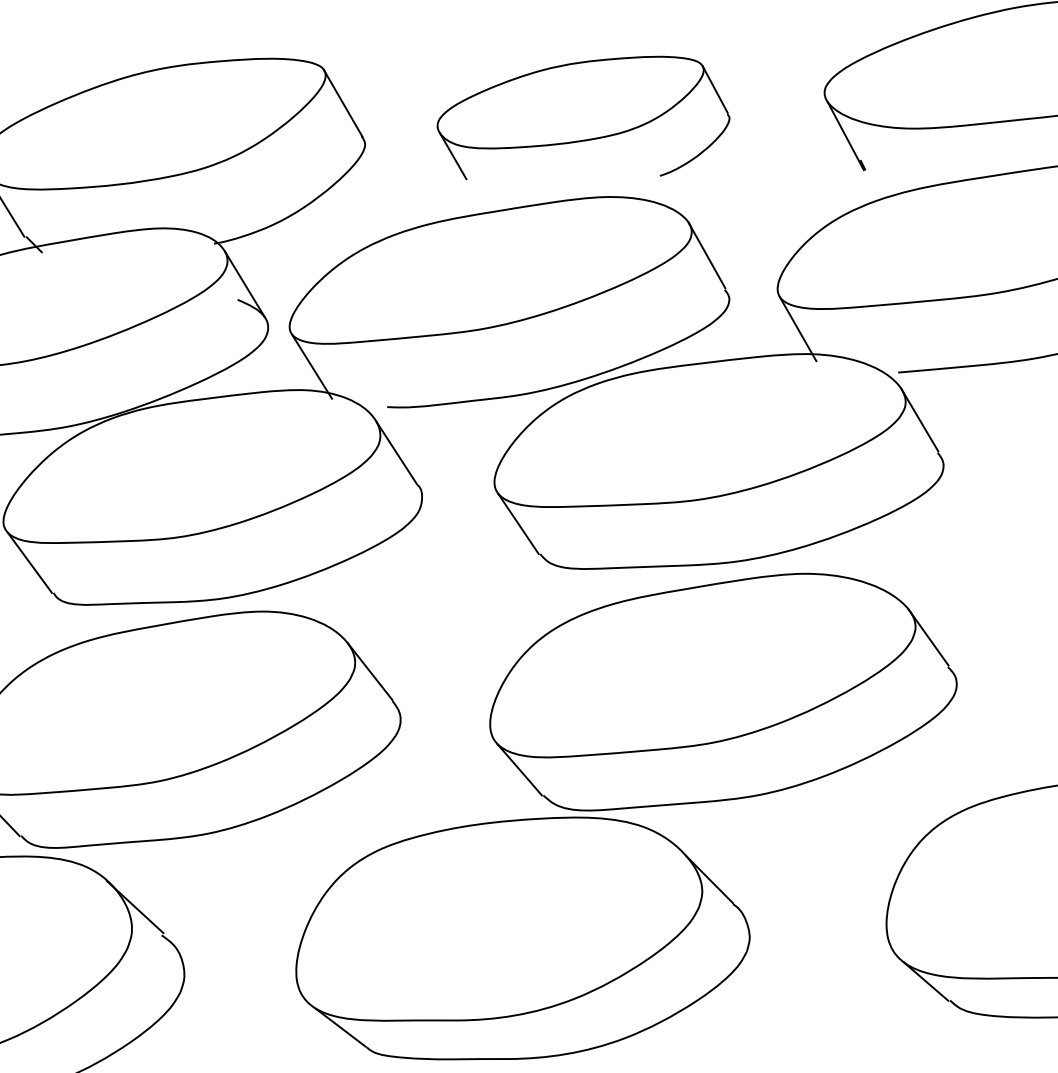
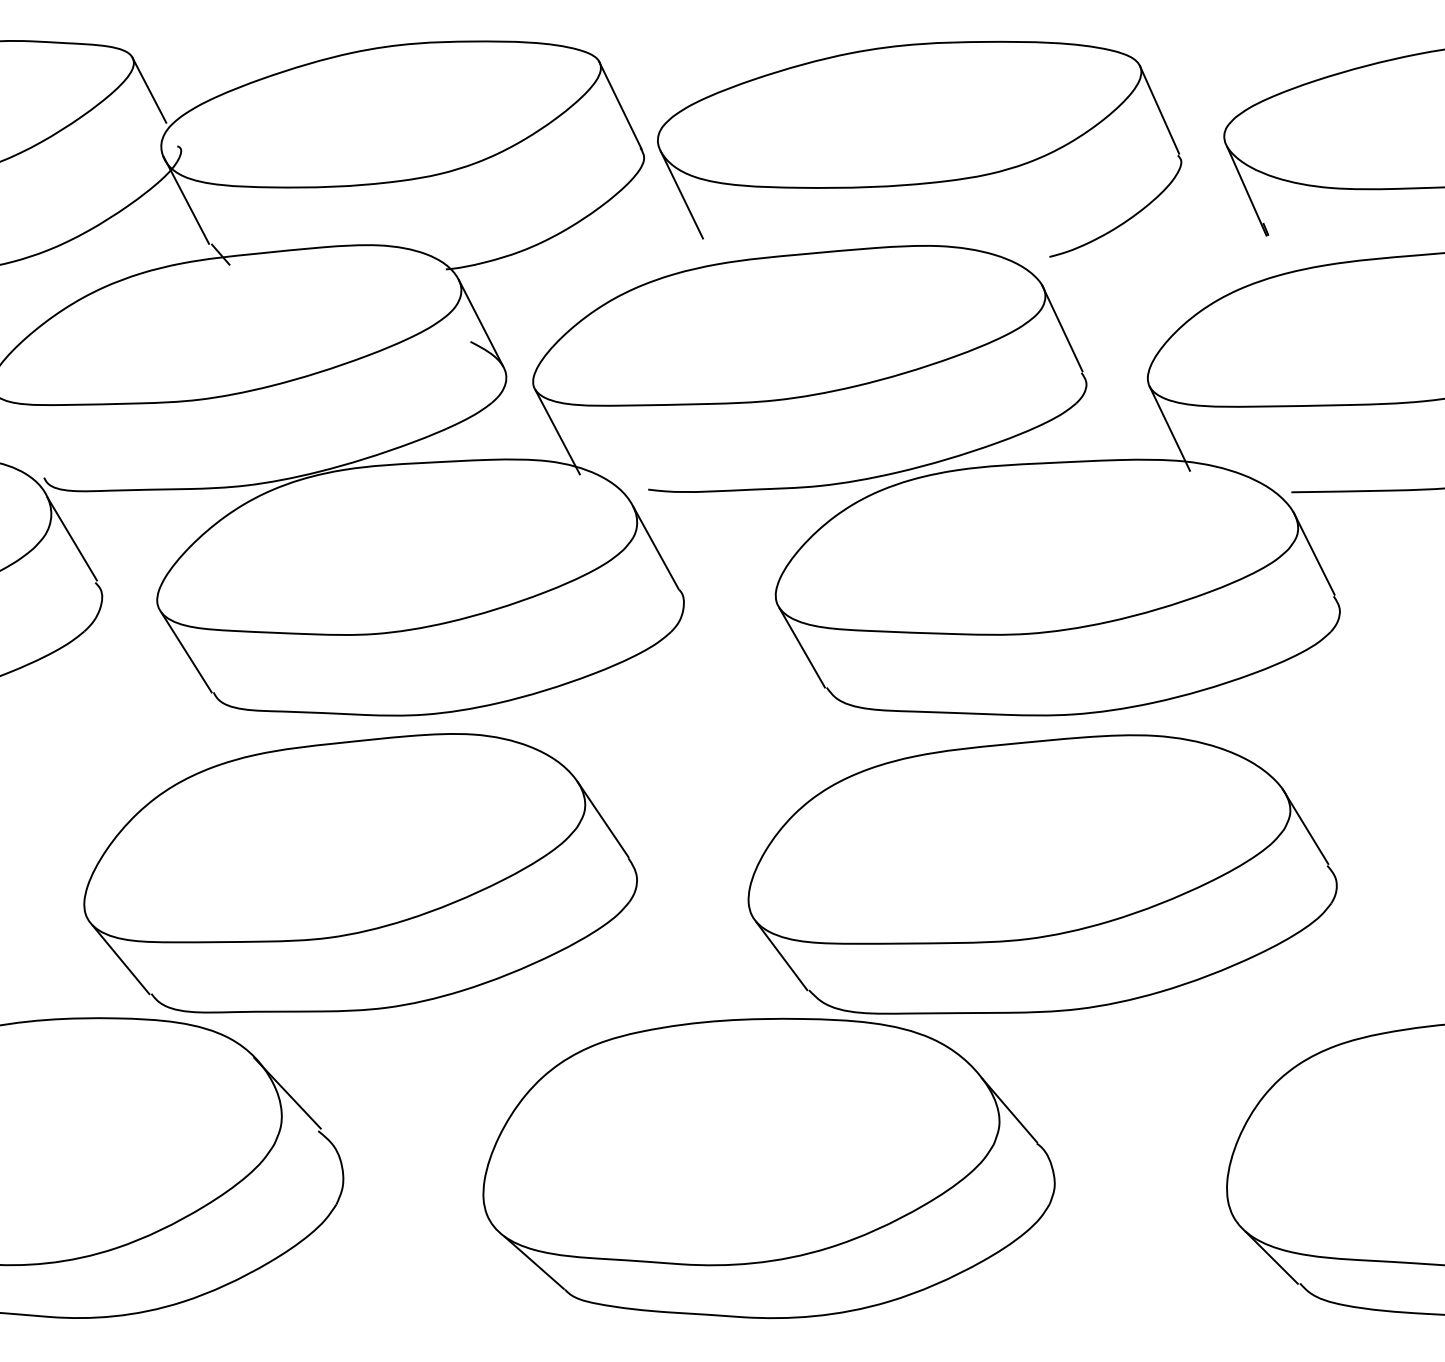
part: (583, 120) -> (919, 148), size x1.43

